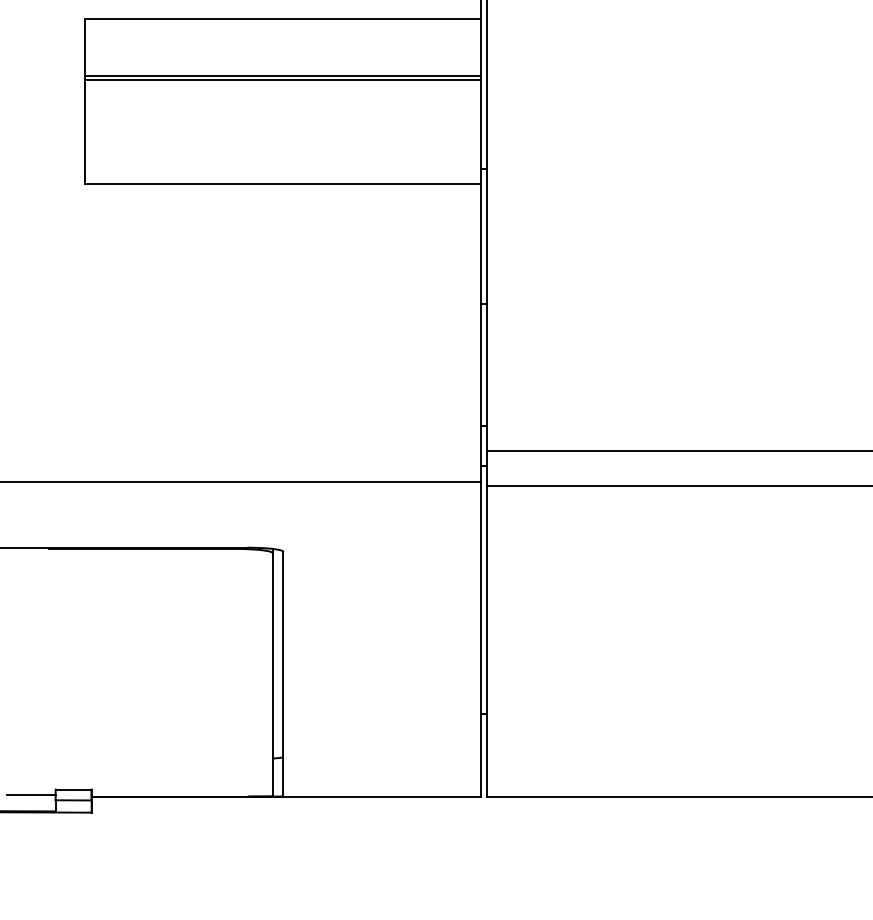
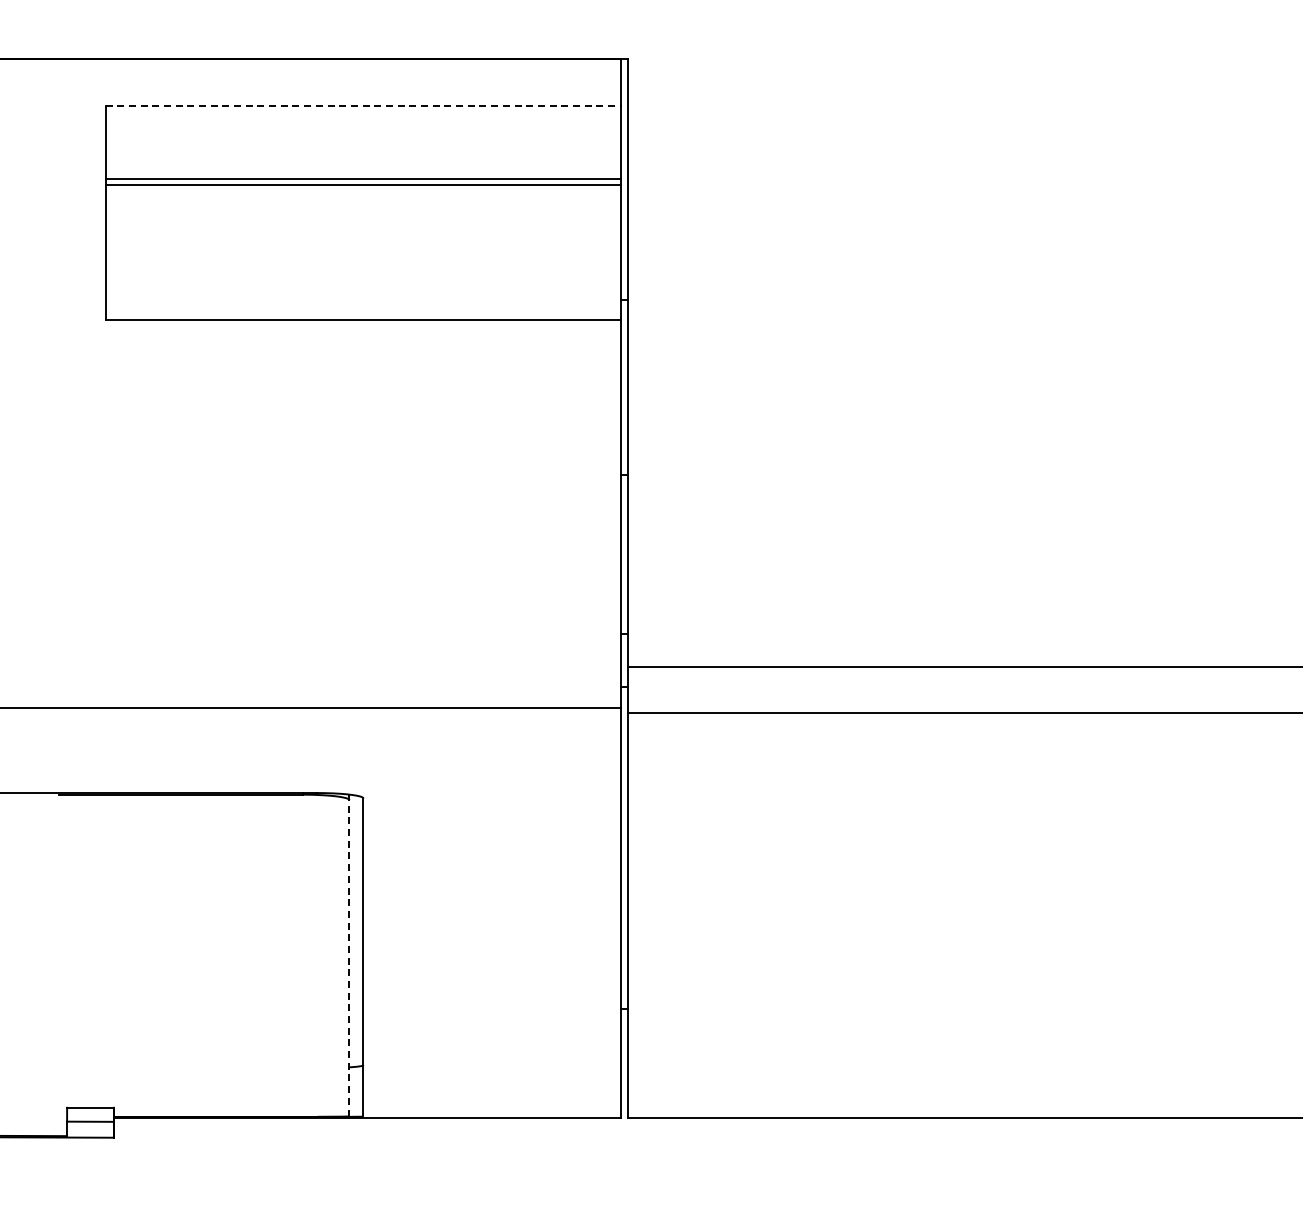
line: (283, 19) -> (363, 105), solid -> dashed
line: (272, 674) -> (349, 957), solid -> dashed
line: (31, 795) -> (35, 1115), removed

